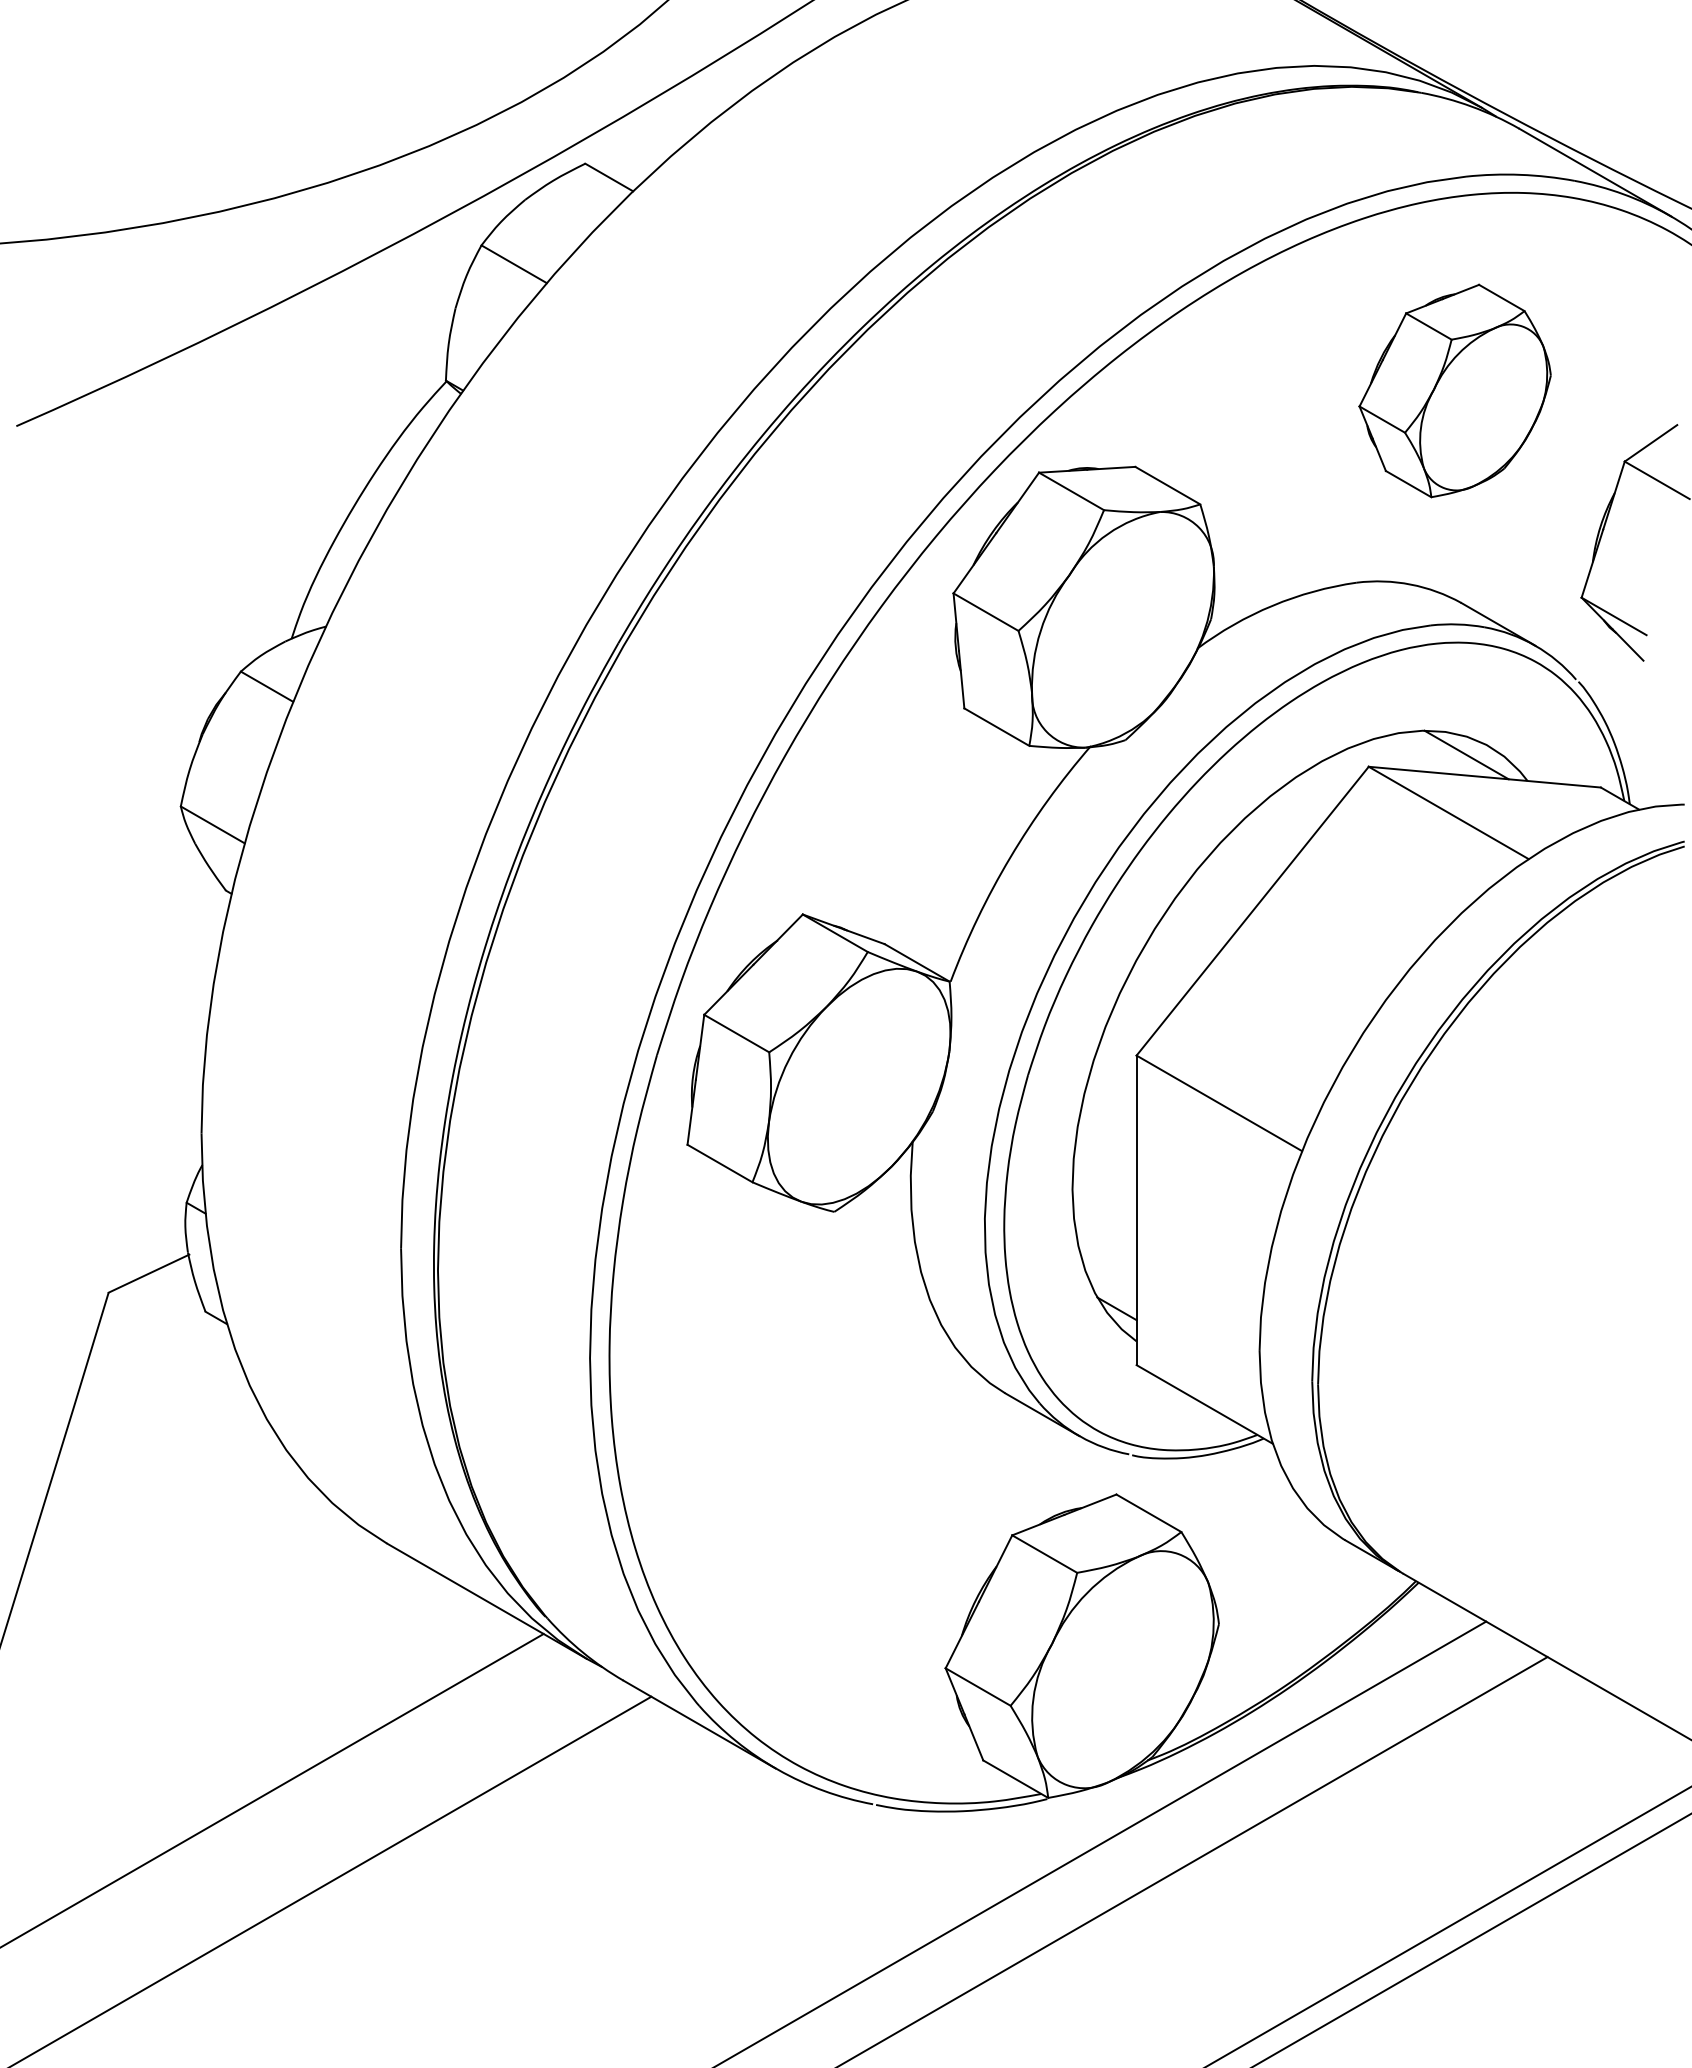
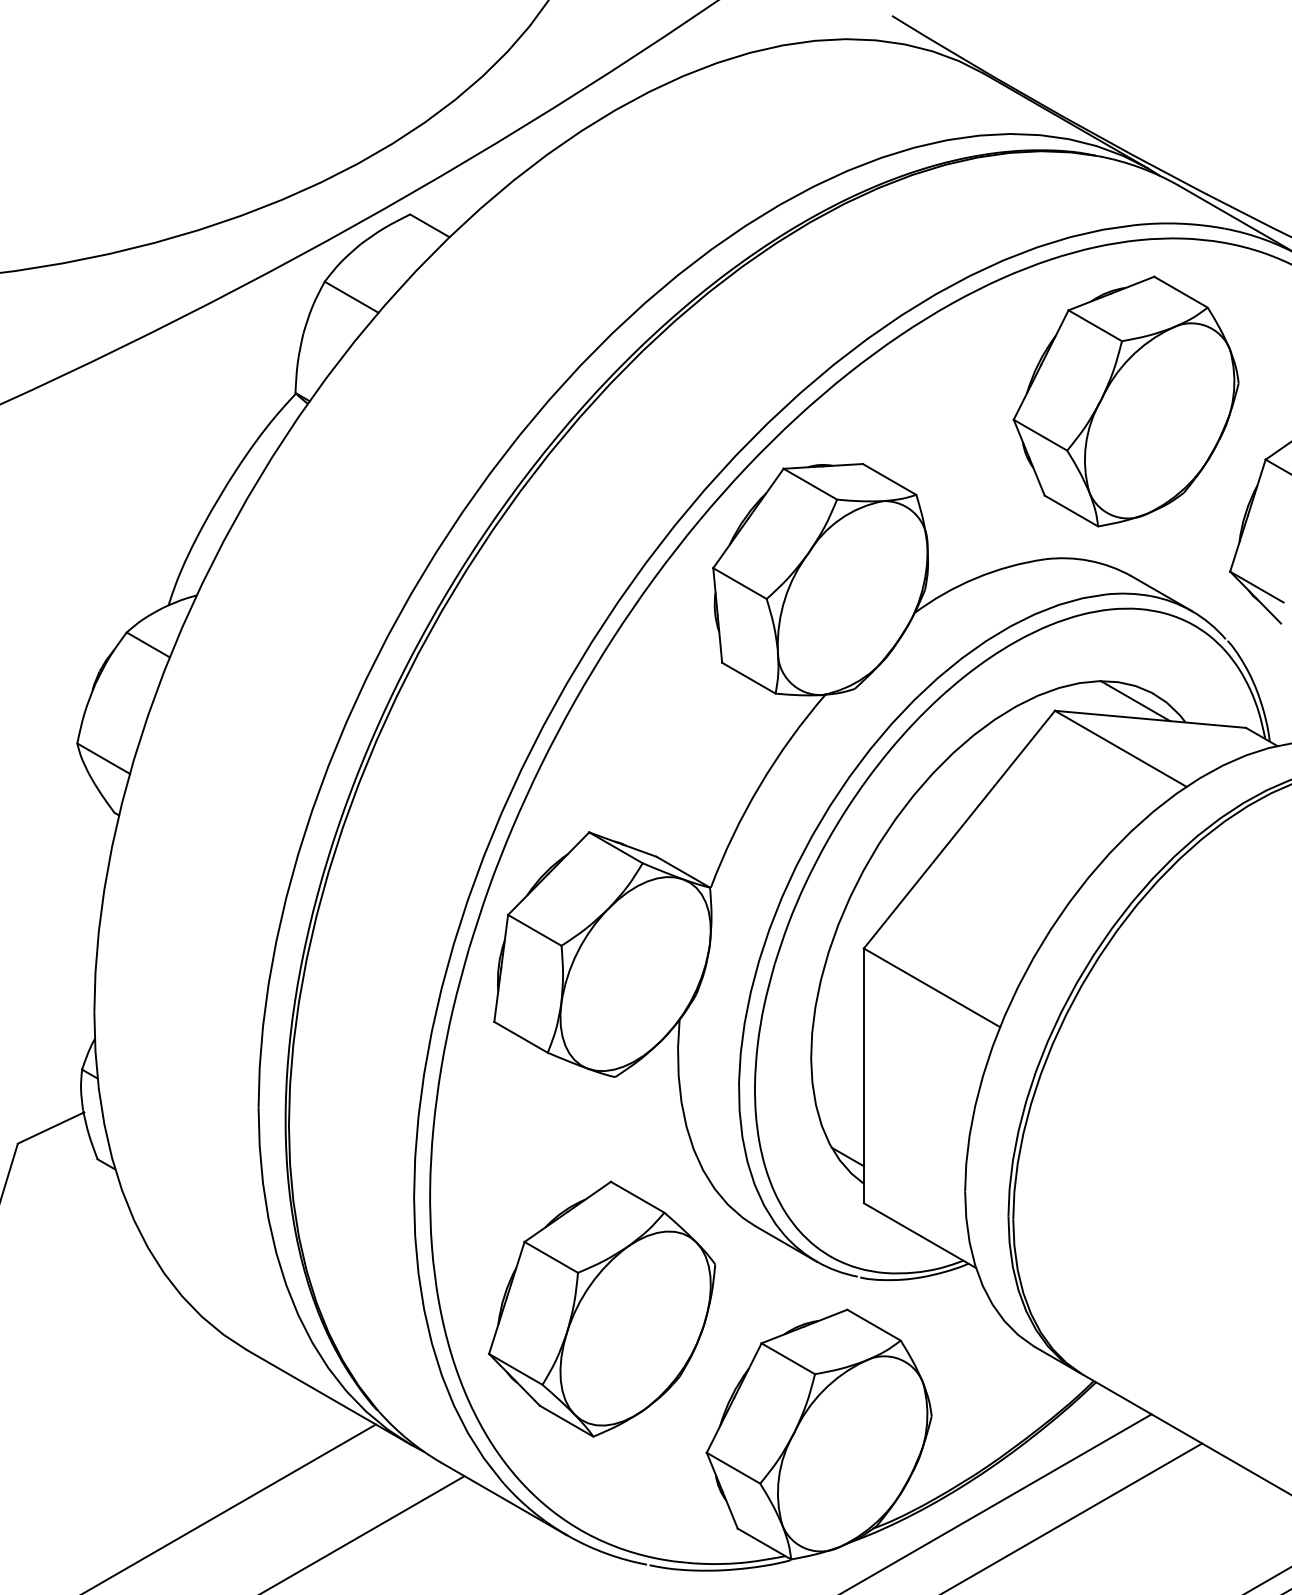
part: (1454, 390) -> (1125, 401), size x1.43
part: (818, 1493) -> (602, 1308), added

